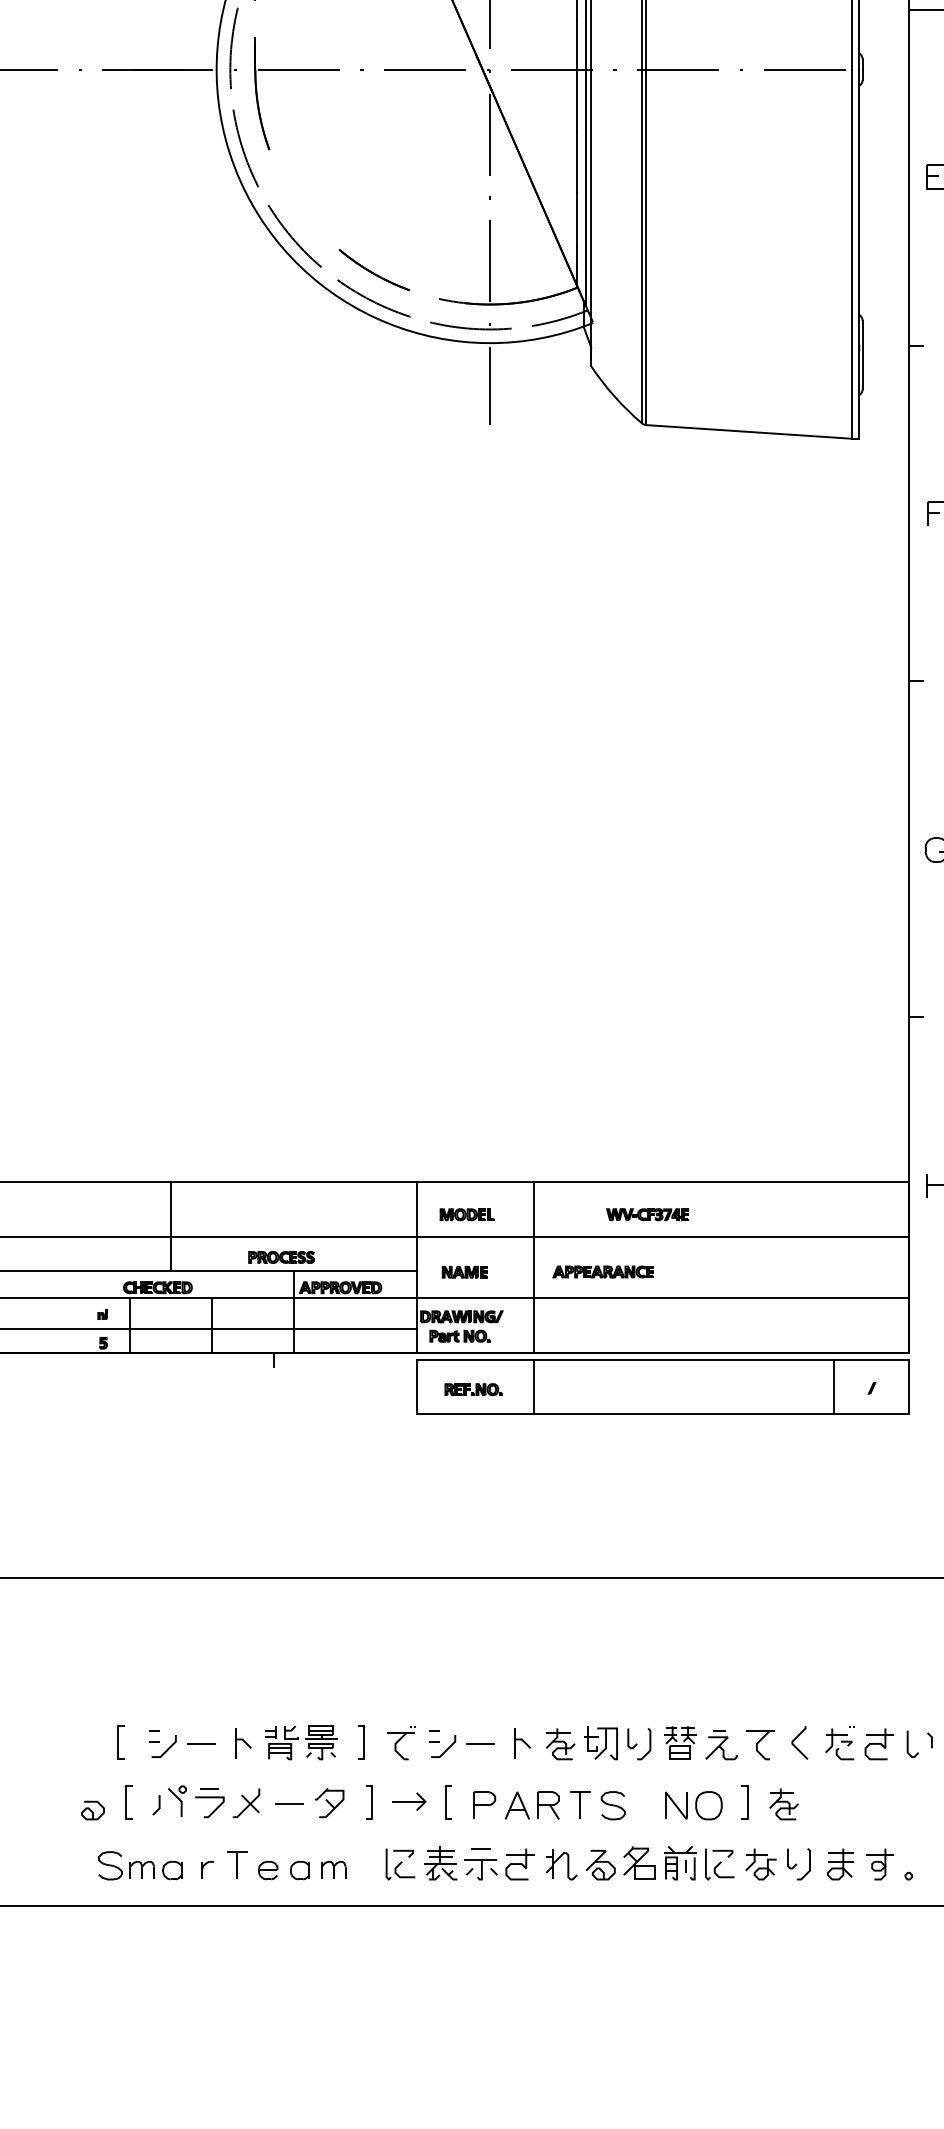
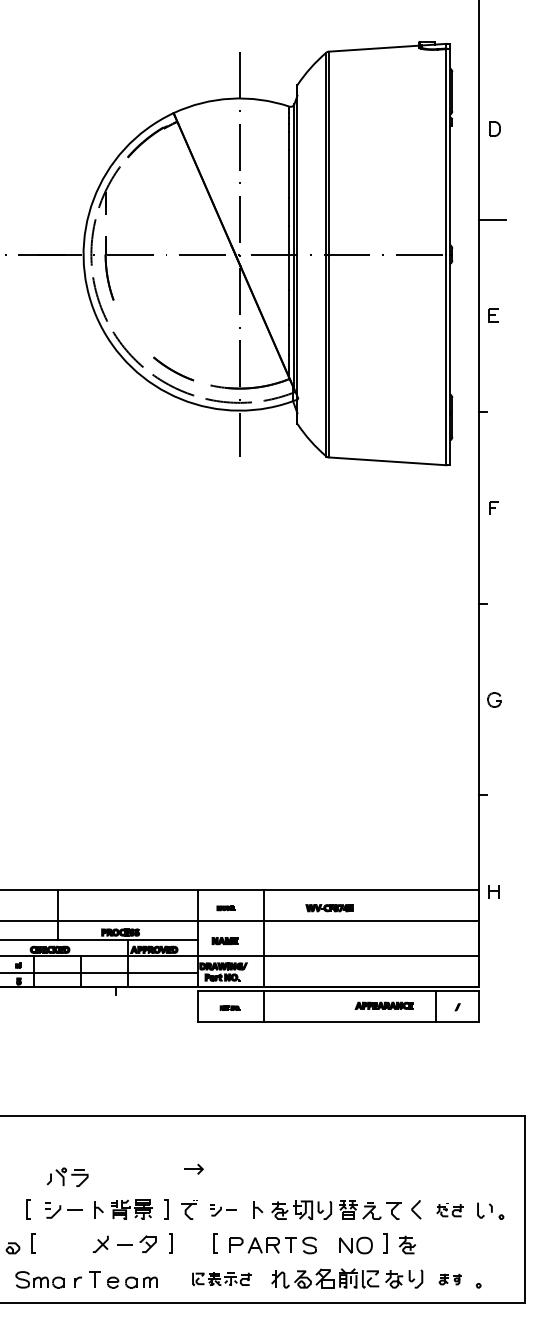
part: (467, 1215) -> (226, 908), size x0.6
part: (601, 1271) -> (383, 1005), moved
part: (474, 1390) -> (230, 1008), size x0.6
part: (857, 1742) -> (449, 1209), size x0.7
part: (461, 1744) -> (223, 1210), size x0.7
part: (188, 1800) -> (67, 1176), moved
part: (409, 1800) -> (193, 1168), moved
part: (458, 1863) -> (221, 1278), size x0.7
part: (859, 1865) -> (450, 1279), size x0.6

